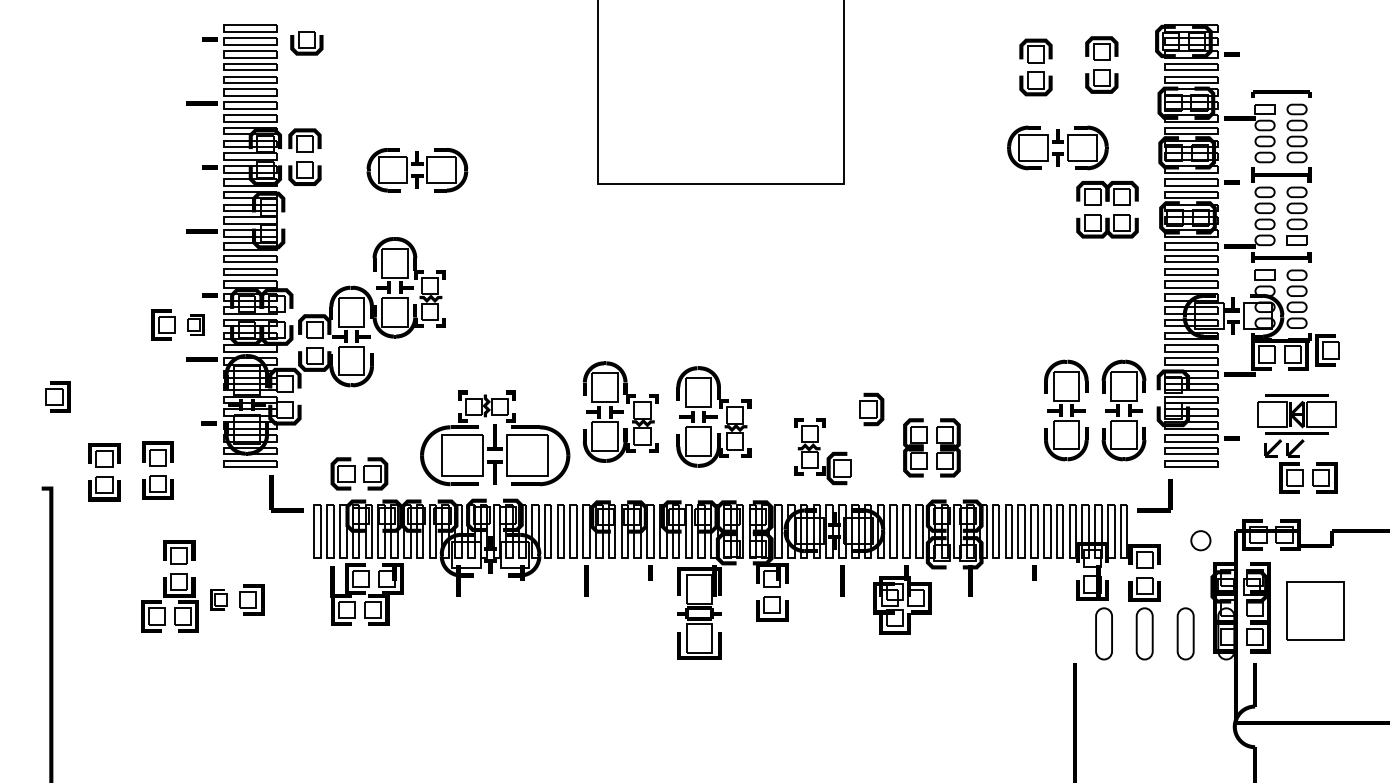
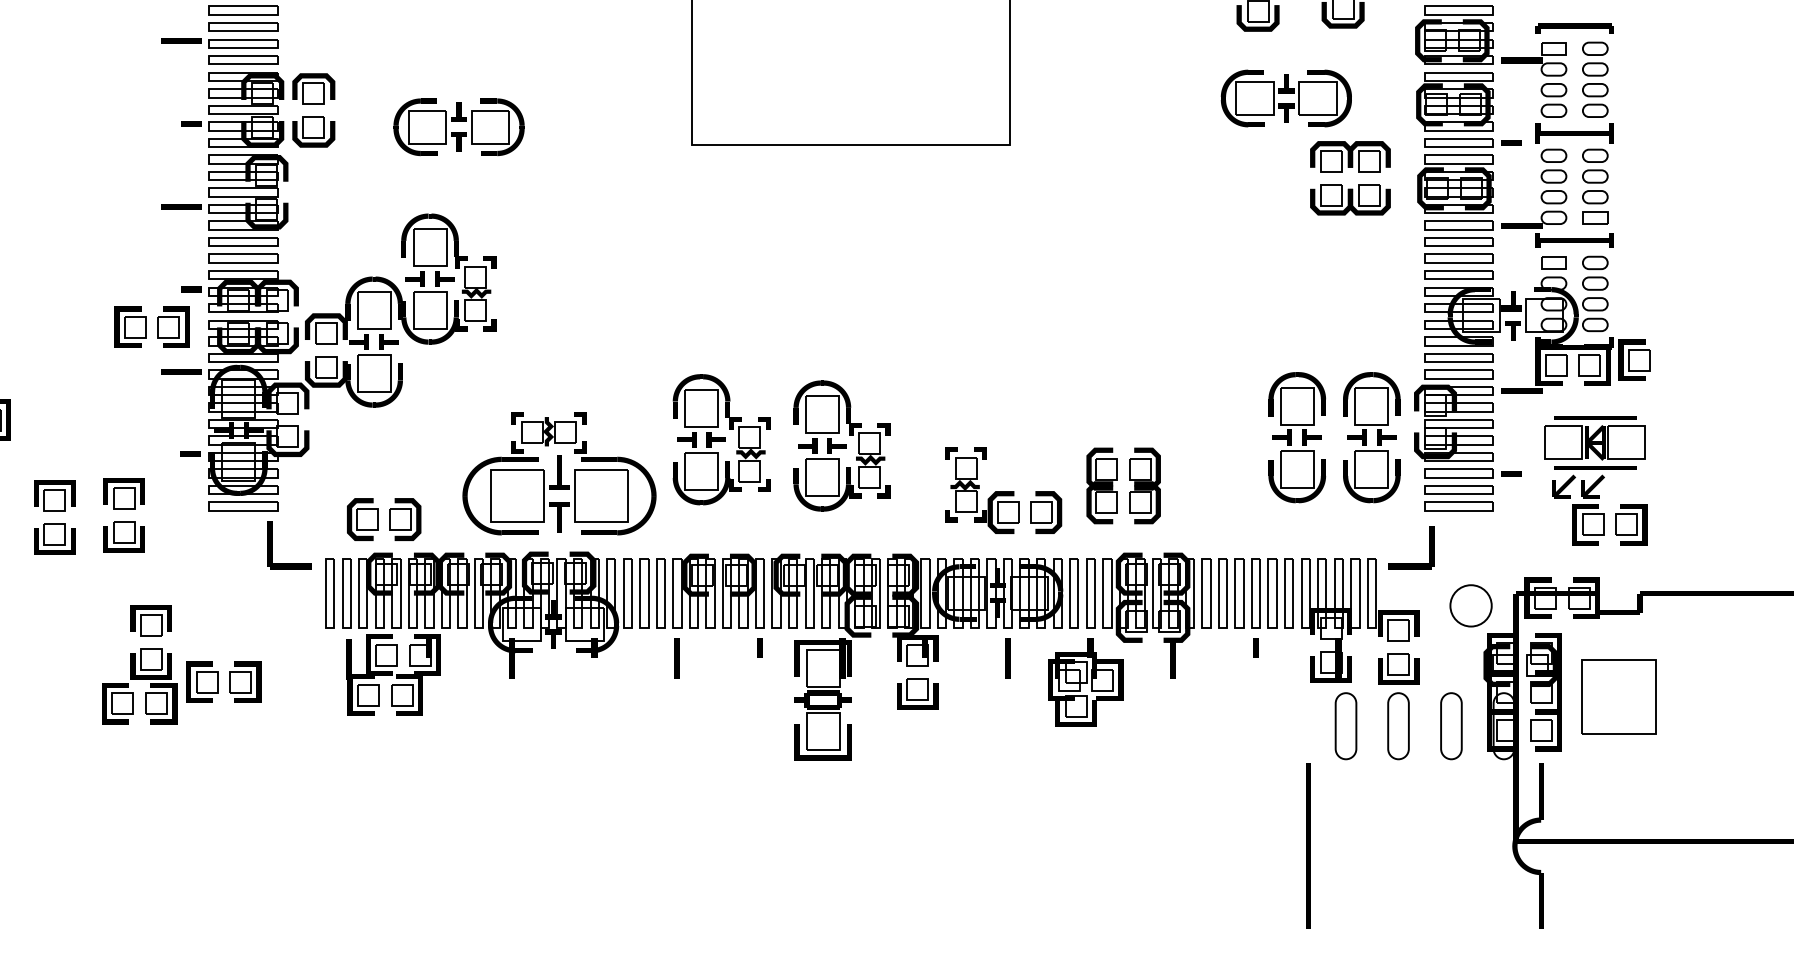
part: (196, 324) -> (173, 326), size x1.43
part: (871, 409) -> (1045, 512), moved
circle: (1200, 540) -> (1470, 605), size x1.67
part: (218, 599) -> (202, 681), size x1.43

